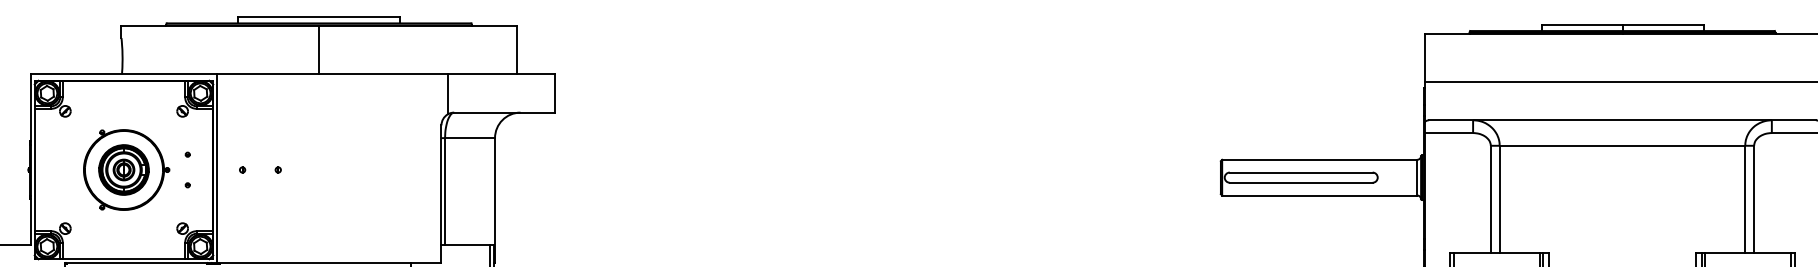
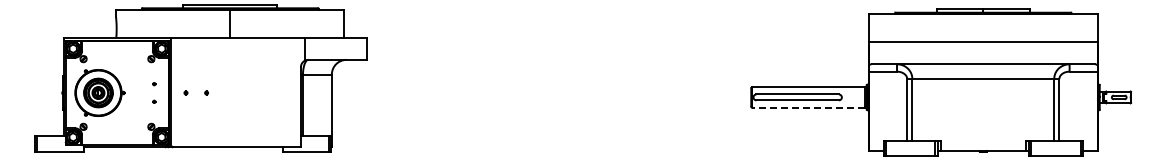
part: (125, 169) -> (99, 92), moved
line: (1318, 195) -> (807, 107), solid -> dashed

